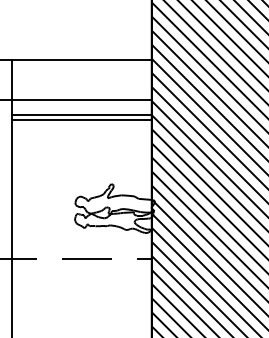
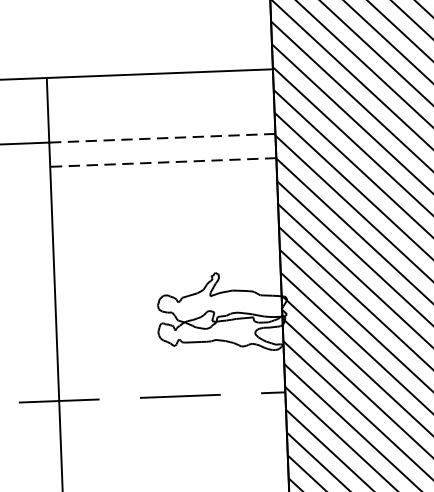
line: (82, 99) -> (163, 137), solid -> dashed
line: (82, 114) -> (164, 161), solid -> dashed
line: (81, 119) -> (162, 170), removed

